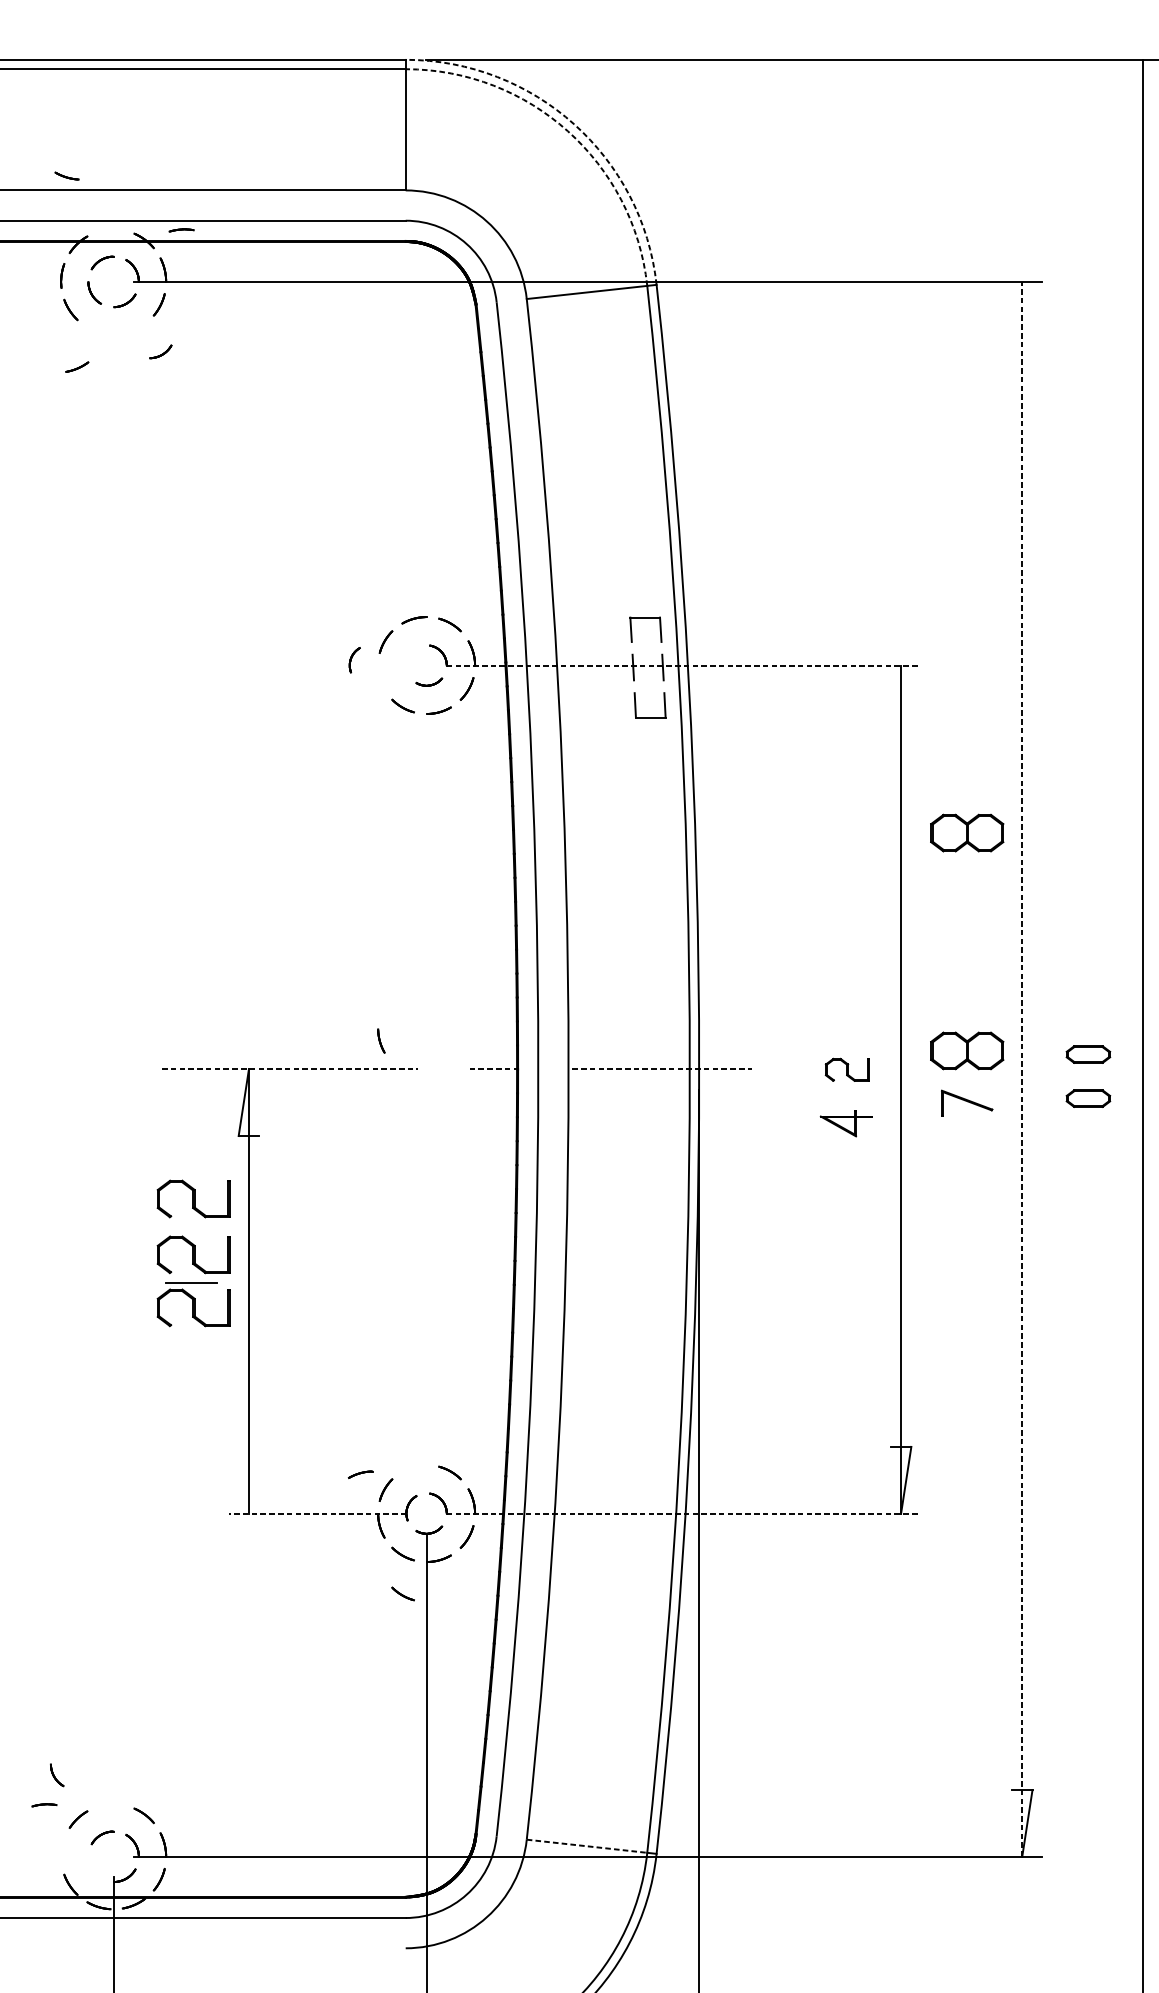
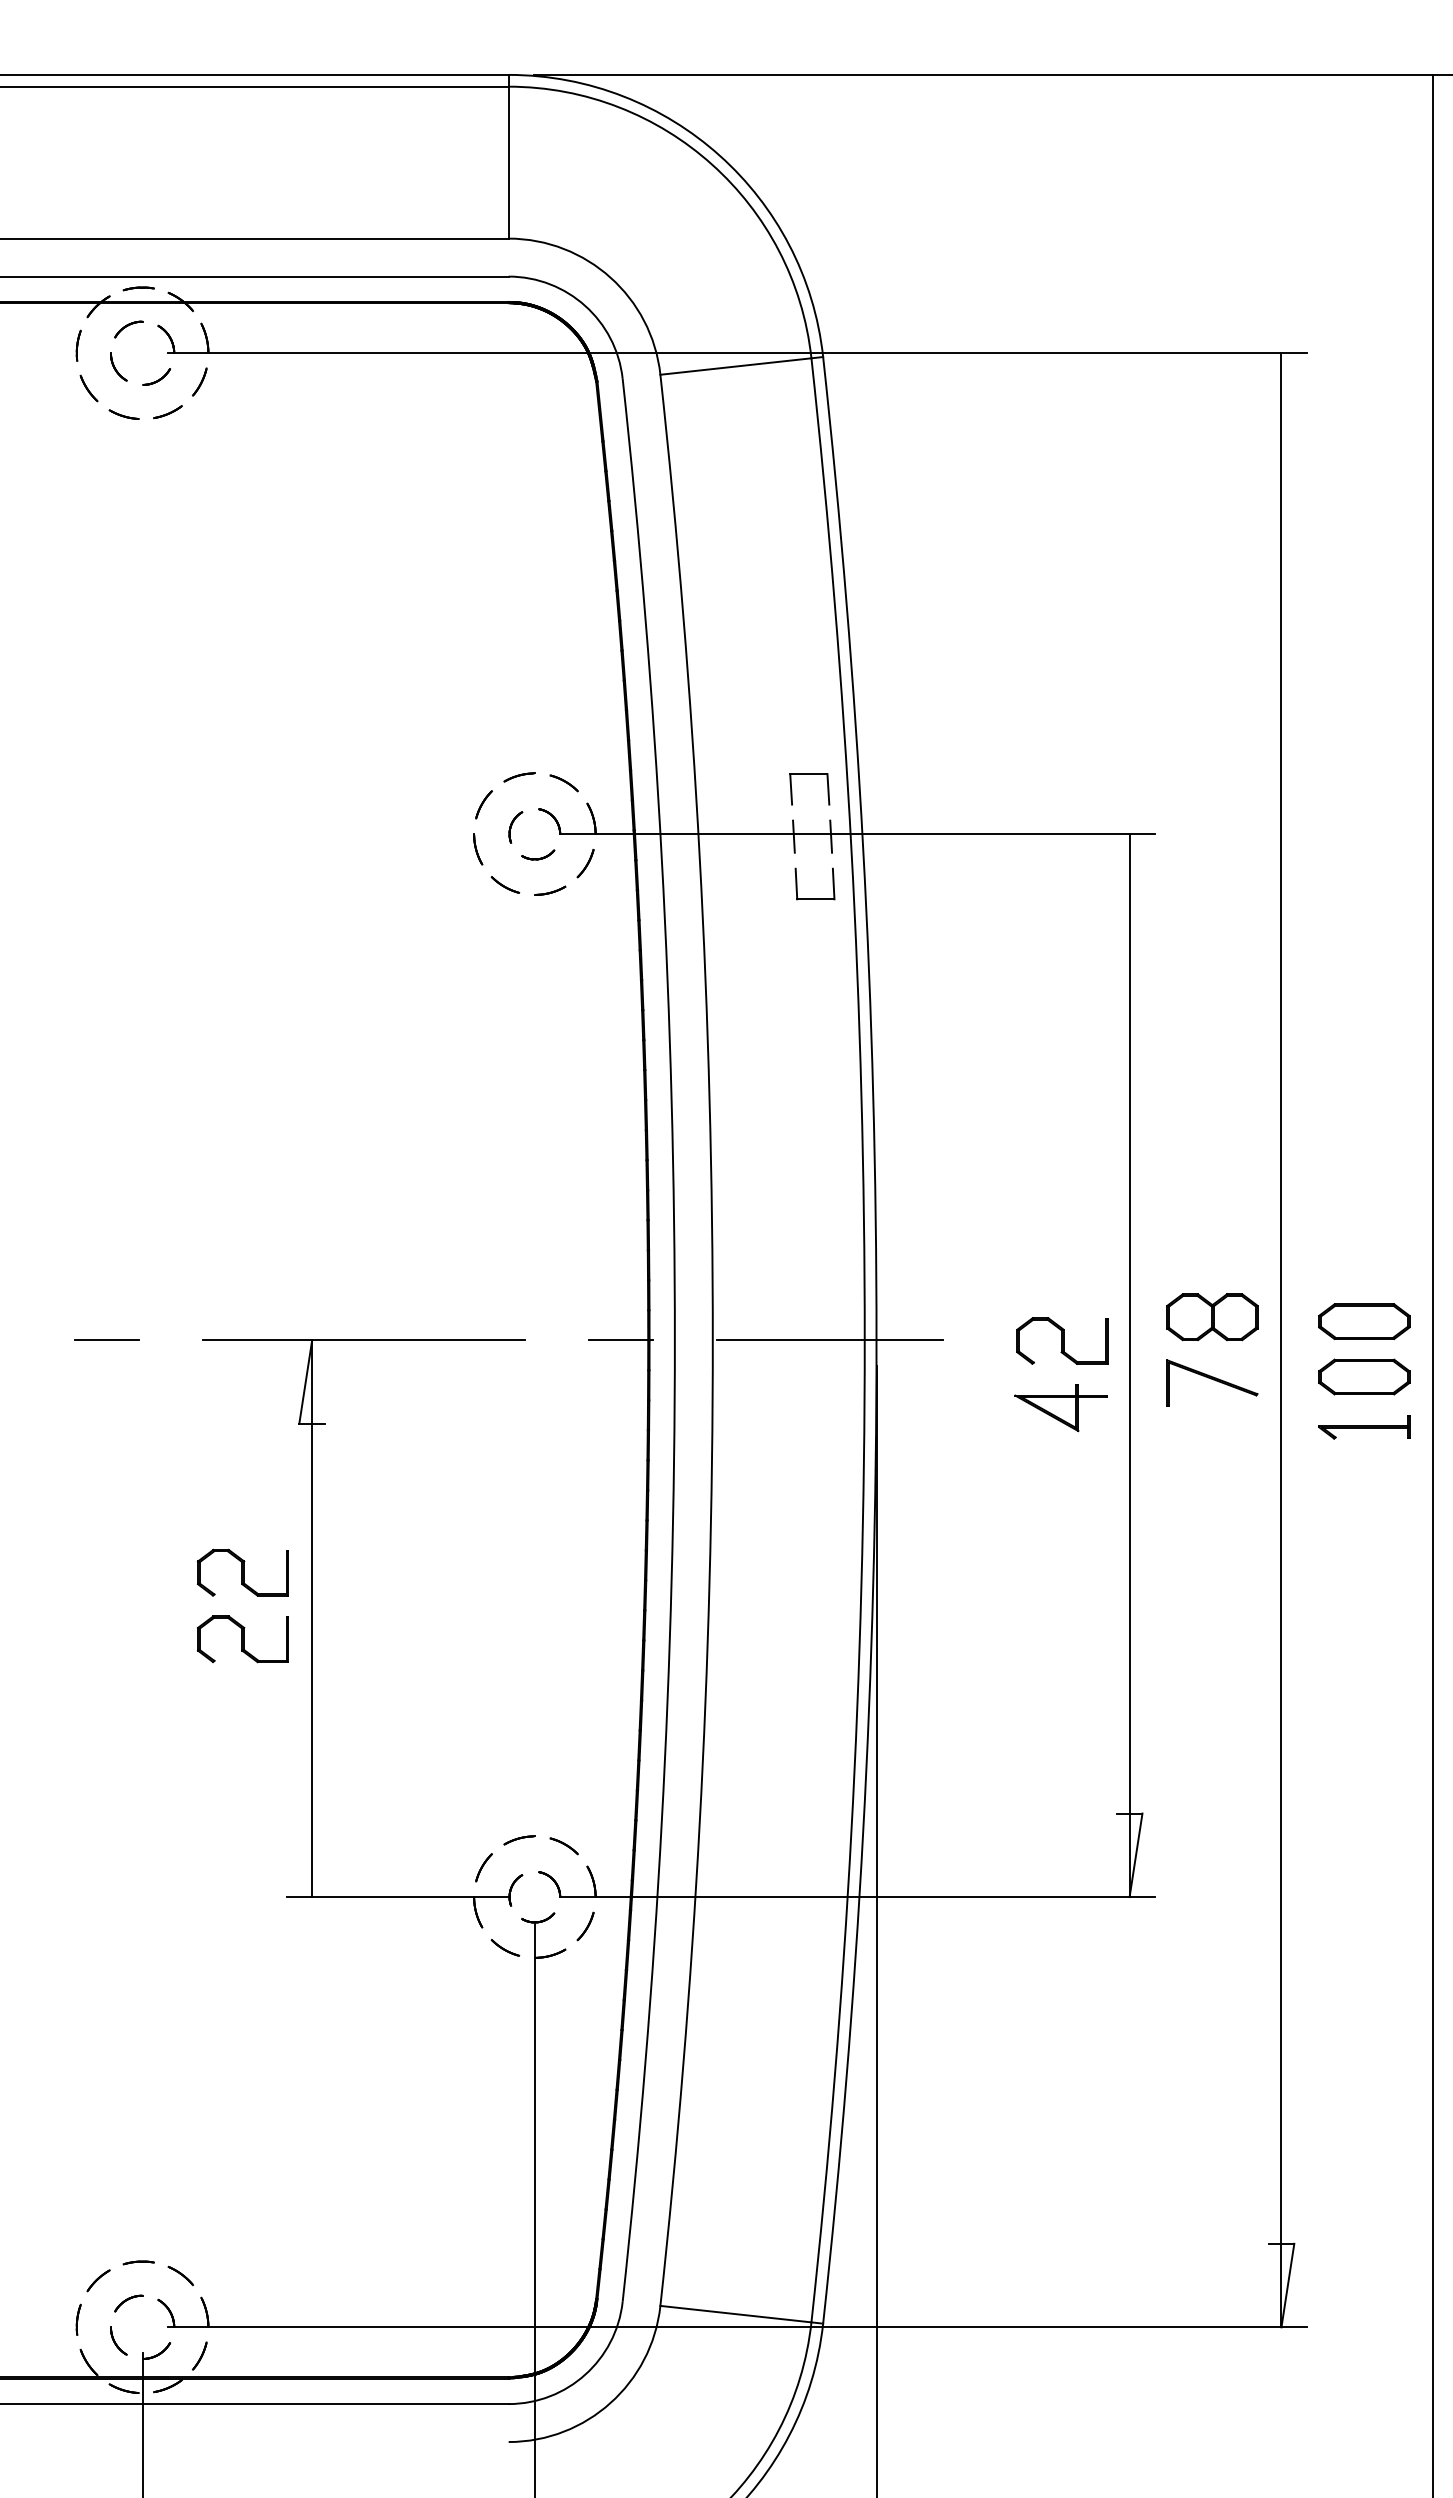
arc: (573, 124) -> (719, 155), dashed -> solid
arc: (568, 131) -> (712, 164), dashed -> solid
part: (66, 175) -> (123, 414), moved
part: (181, 230) -> (138, 288), moved
part: (160, 351) -> (201, 440), removed
part: (76, 367) -> (167, 412), moved
part: (354, 660) -> (515, 827), moved
line: (684, 665) -> (858, 834), dashed -> solid
part: (967, 833) -> (1212, 1044), removed
part: (381, 1040) -> (478, 849), moved
part: (1088, 1054) -> (1364, 1321), size x1.67
line: (1022, 1068) -> (1281, 1339), dashed -> solid
line: (289, 1069) -> (363, 1340), dashed -> solid
line: (495, 1069) -> (621, 1340), dashed -> solid
line: (662, 1069) -> (830, 1340), dashed -> solid
part: (847, 1069) -> (1062, 1340), size x1.67
part: (1088, 1098) -> (1364, 1376), size x1.67
part: (967, 1103) -> (1212, 1382), size x1.43
part: (845, 1123) -> (1060, 1408), size x1.43
part: (1088, 1138) -> (1364, 1427), added
part: (193, 1198) -> (242, 1502), removed
line: (190, 1282) -> (106, 1339), moved
part: (360, 1474) -> (519, 1840), moved
line: (317, 1513) -> (397, 1897), dashed -> solid
line: (684, 1513) -> (858, 1897), dashed -> solid
part: (403, 1593) -> (505, 1997), removed
part: (56, 1774) -> (118, 2340), moved
part: (44, 1805) -> (138, 2262), moved
line: (586, 1846) -> (735, 2314), dashed -> solid
part: (62, 1850) -> (78, 2319), added

